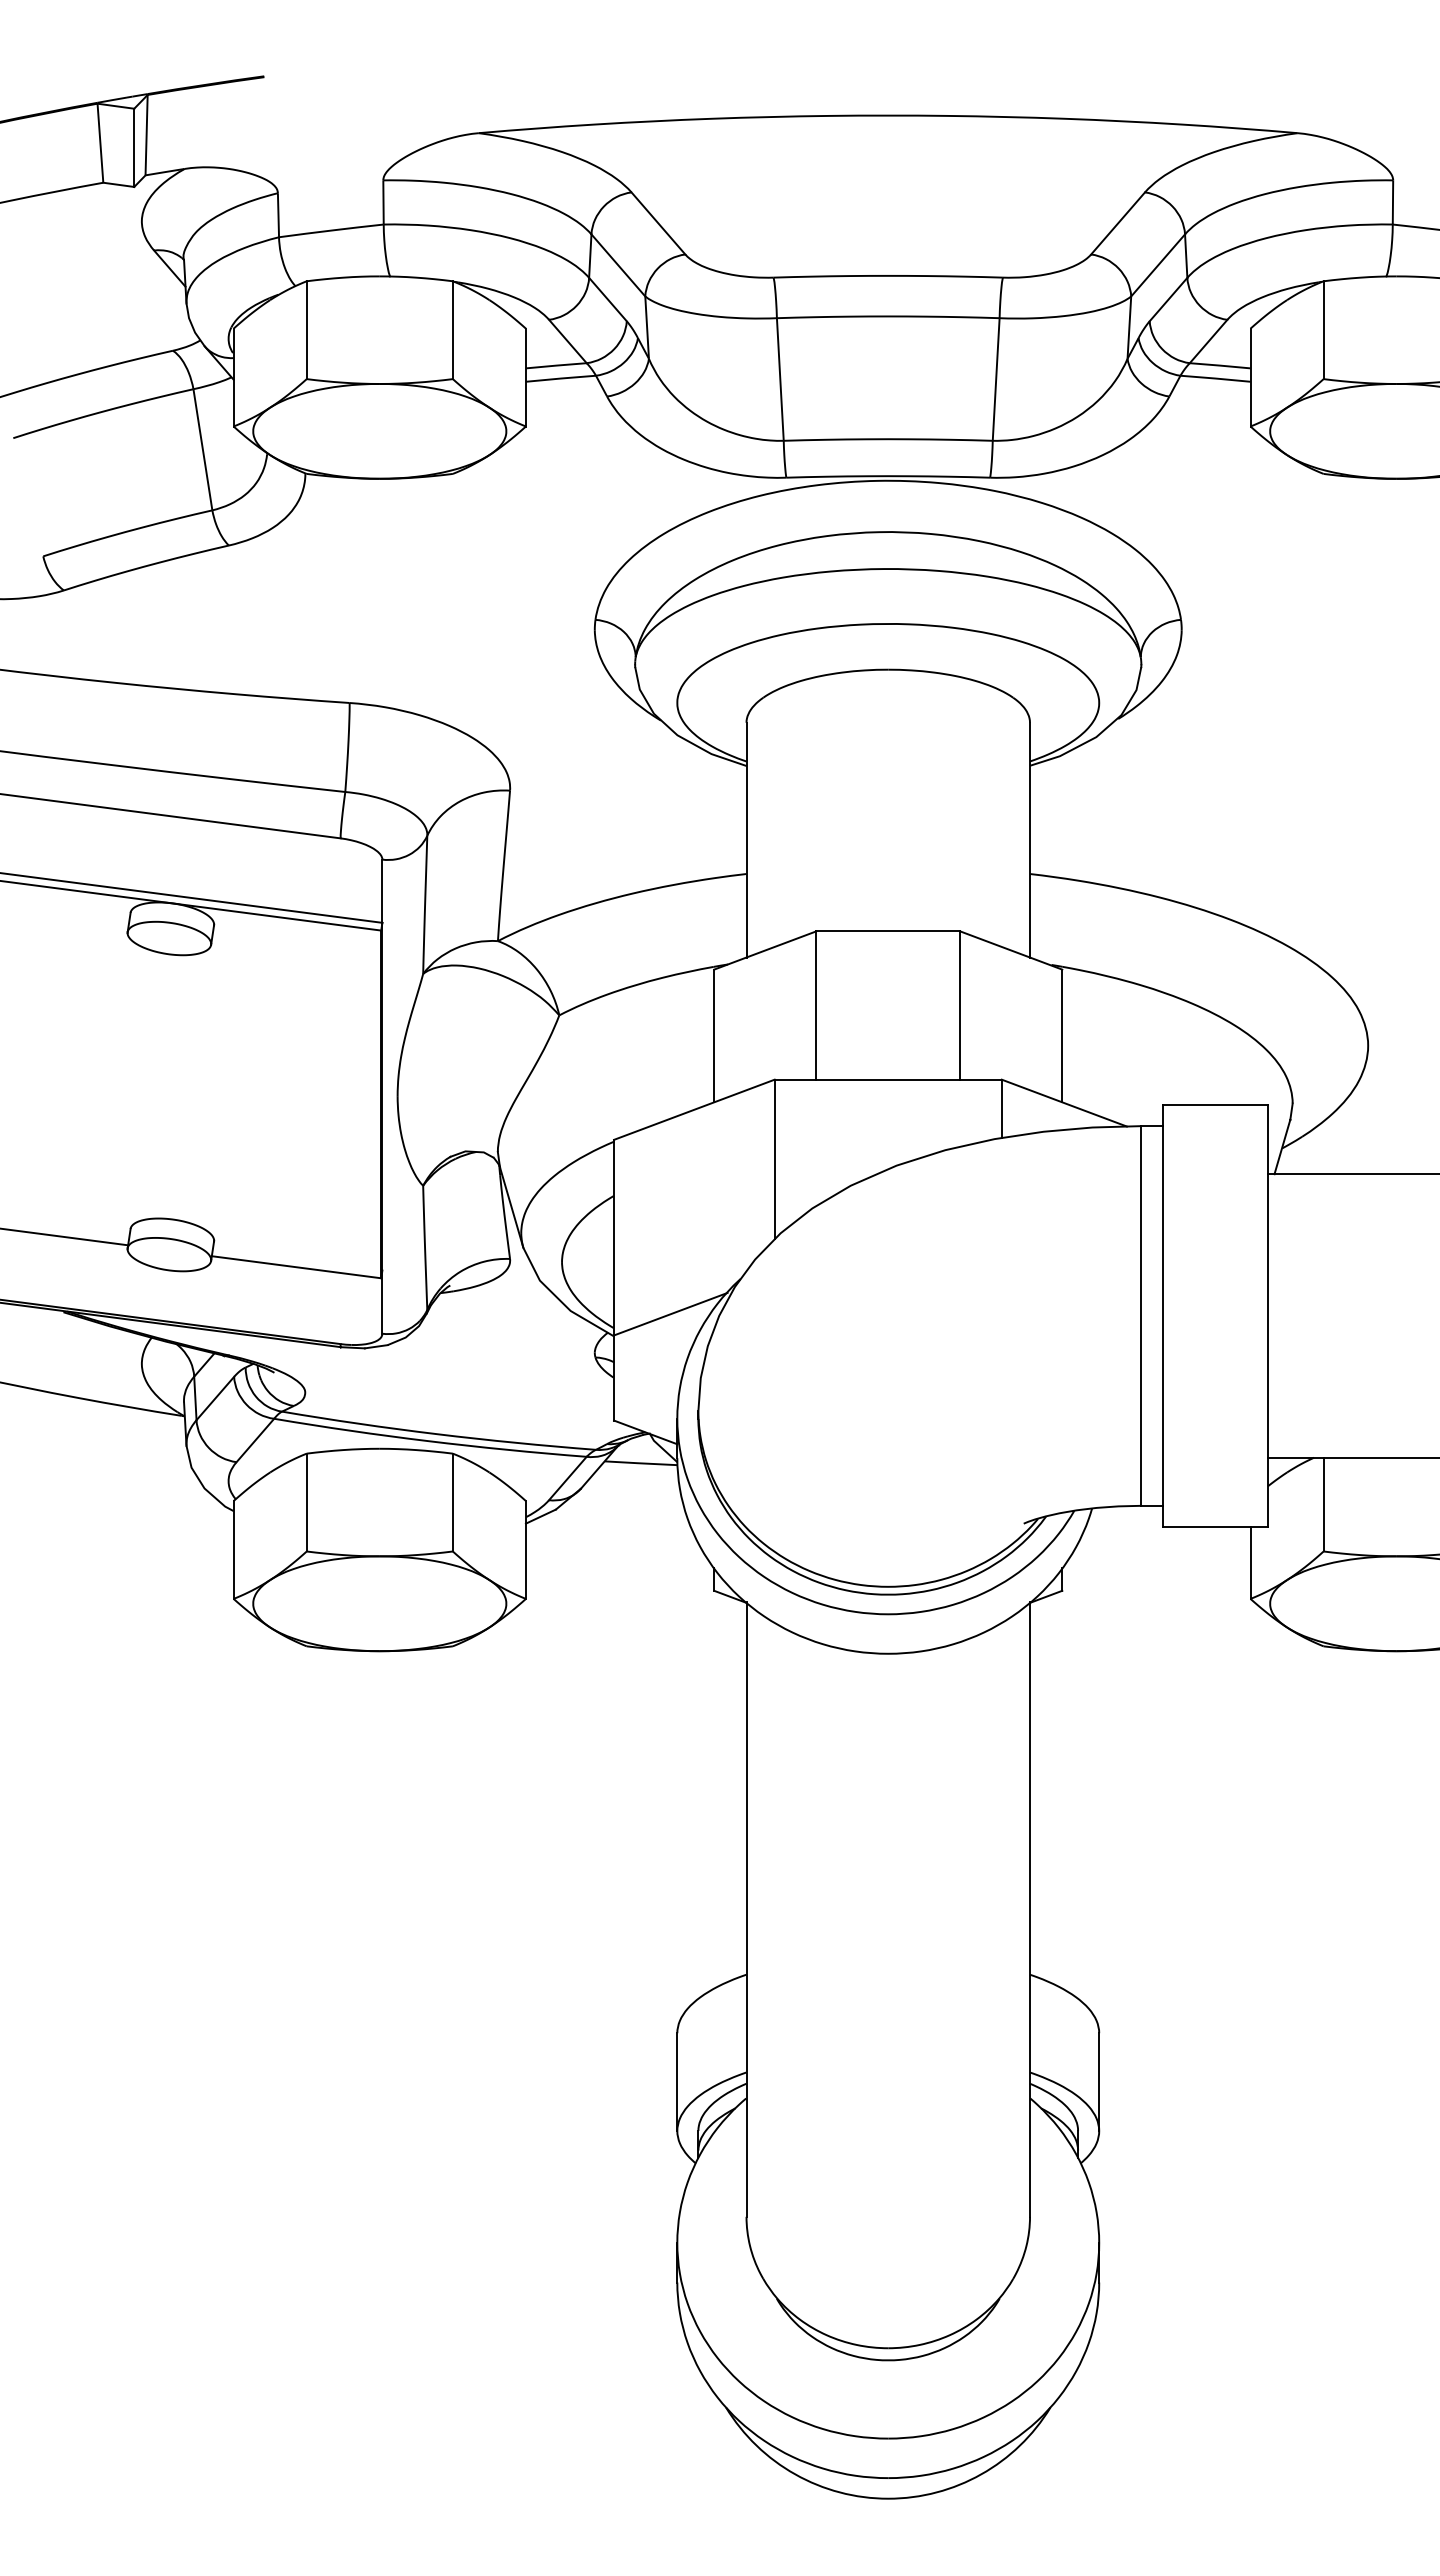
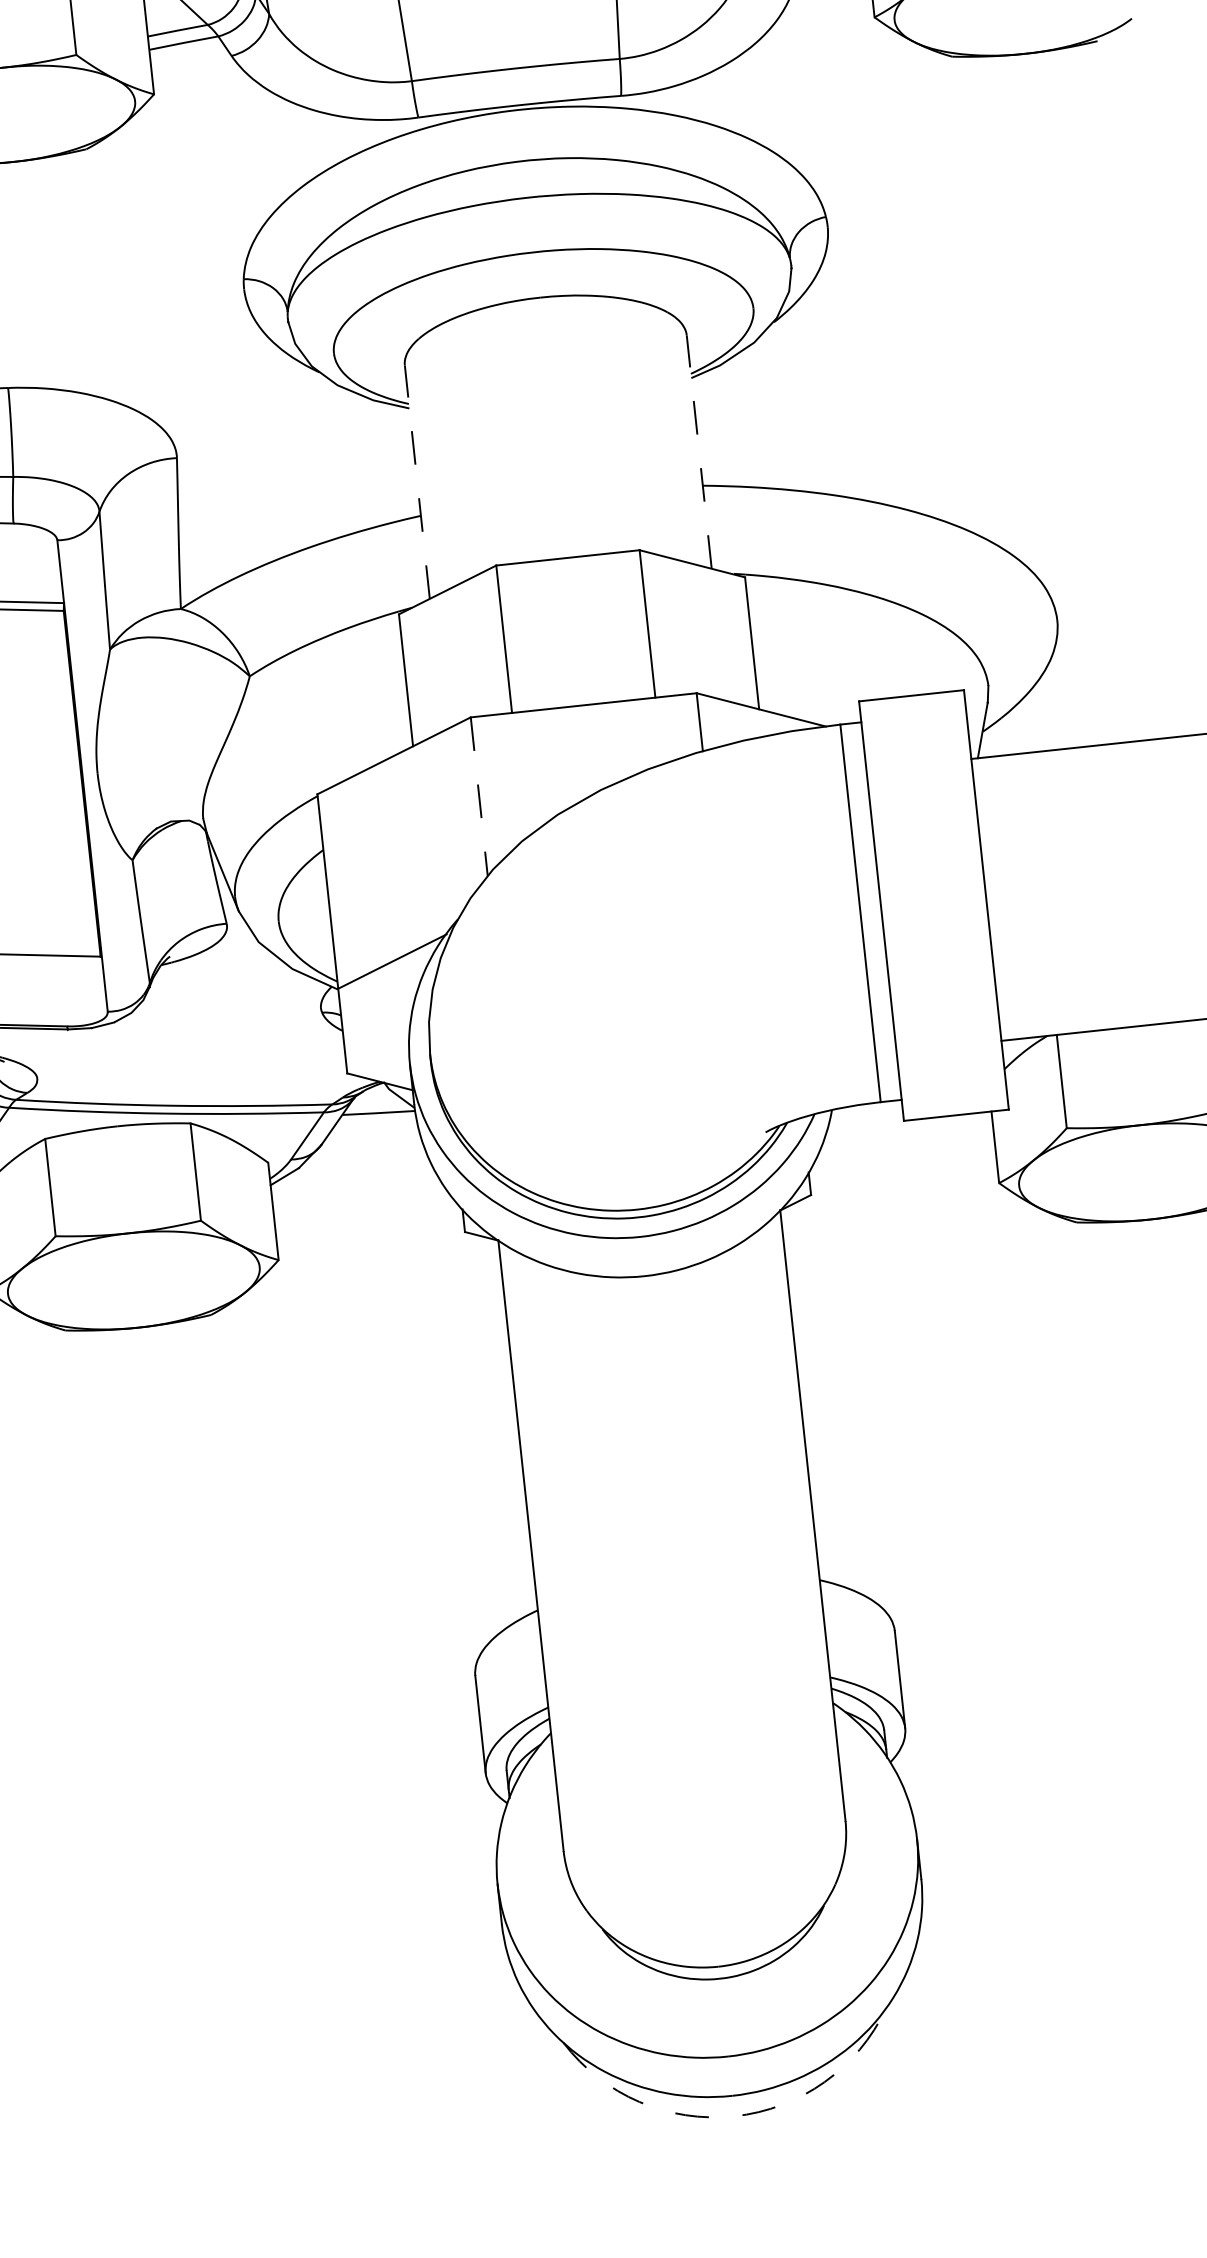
line: (746, 839) -> (417, 481), solid -> dashed
line: (1030, 839) -> (699, 451), solid -> dashed
line: (774, 1159) -> (479, 796), solid -> dashed
arc: (888, 2498) -> (734, 2116), solid -> dashed

